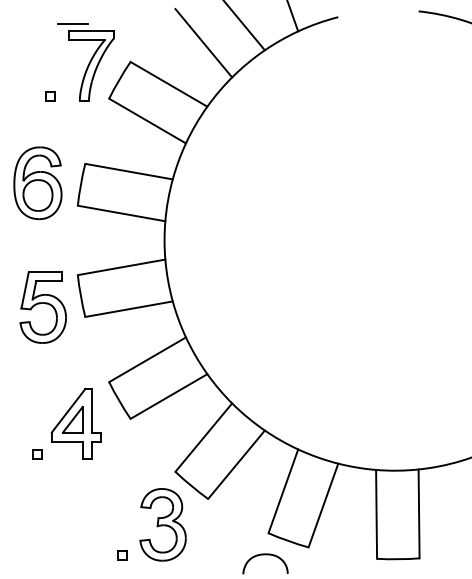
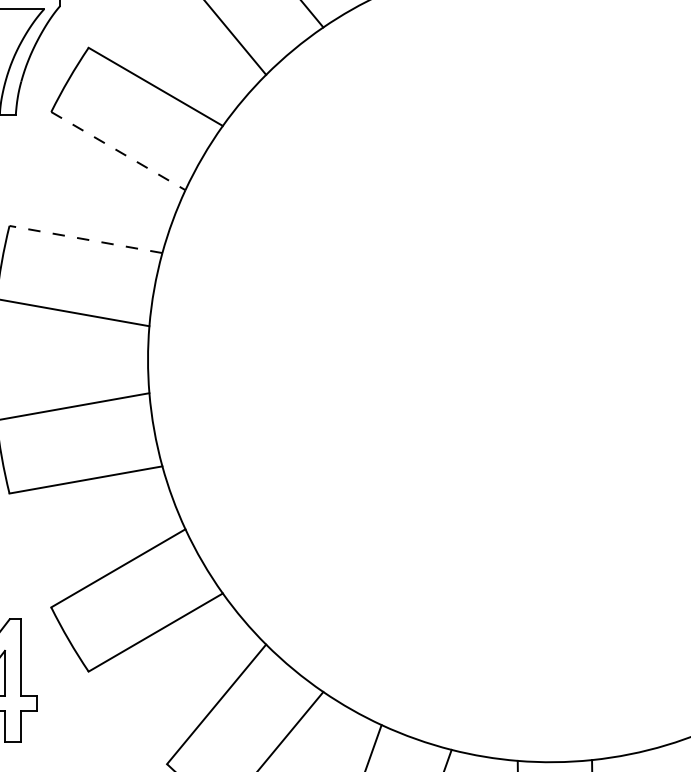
line: (148, 121) -> (119, 151), solid -> dashed
line: (128, 171) -> (85, 239), solid -> dashed

